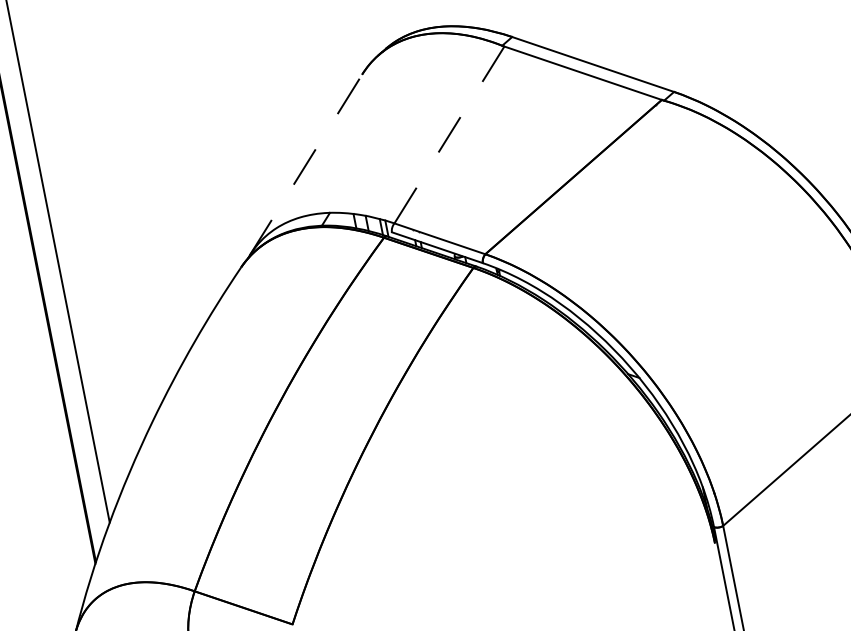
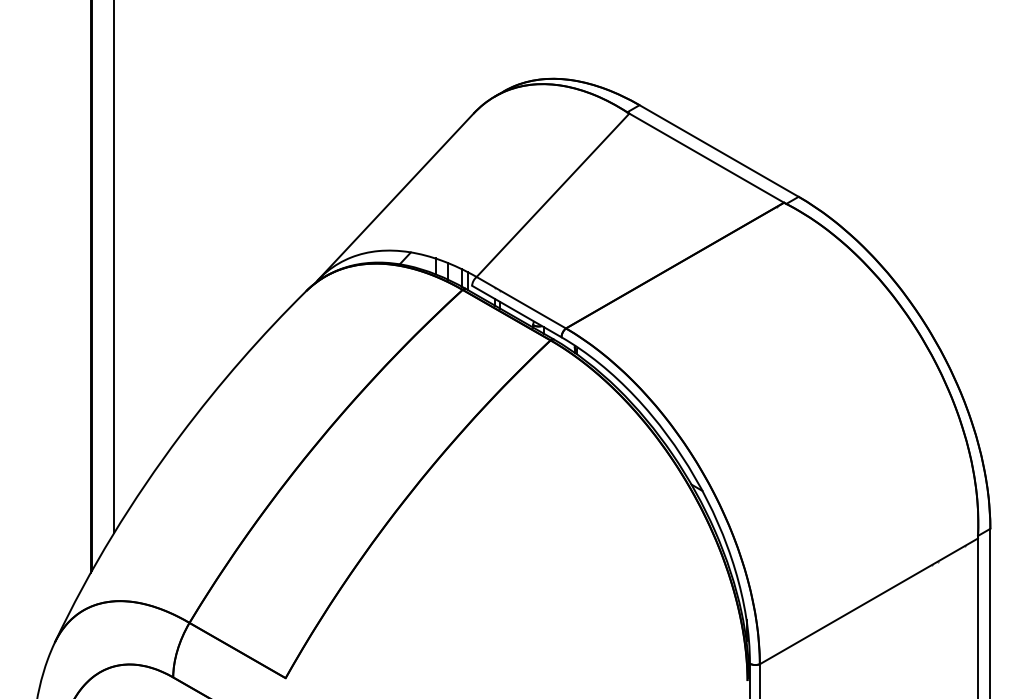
line: (449, 135) -> (553, 195), dashed -> solid
line: (305, 164) -> (395, 196), dashed -> solid

